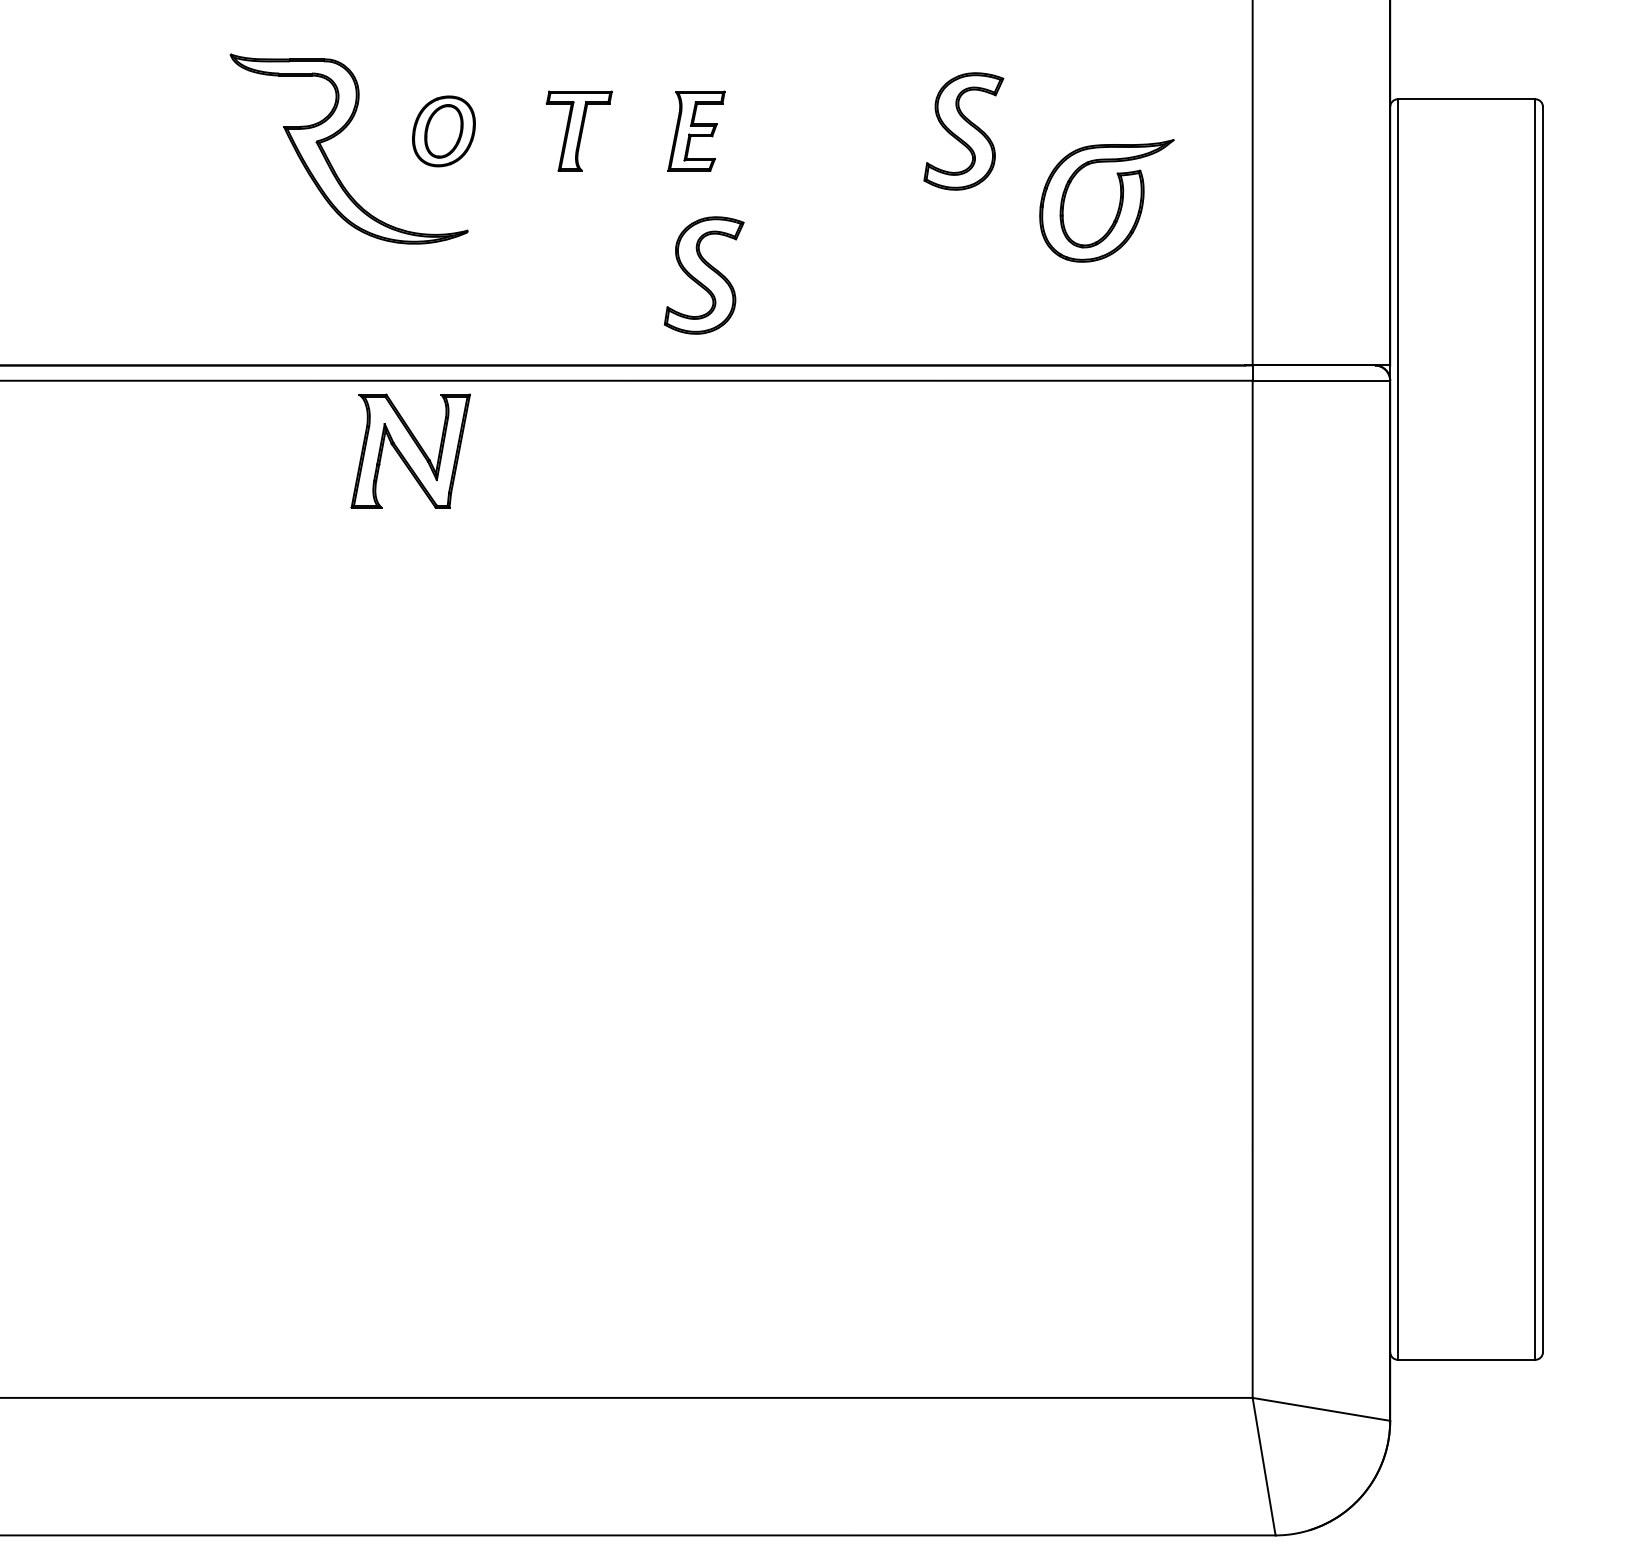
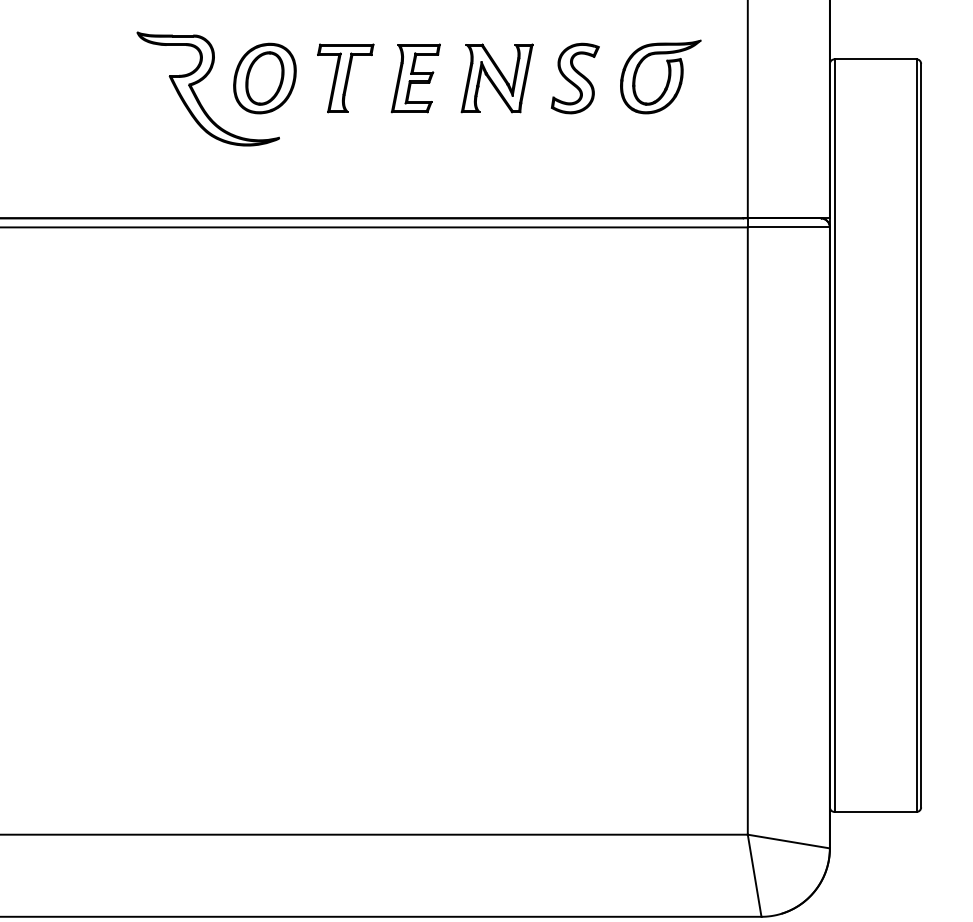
part: (443, 131) -> (264, 78), size x1.67
part: (578, 131) -> (345, 78), size x1.43
part: (696, 131) -> (415, 78), size x1.43
part: (1118, 203) -> (667, 78), moved
part: (702, 275) -> (419, 164), removed
part: (409, 451) -> (496, 78), moved

